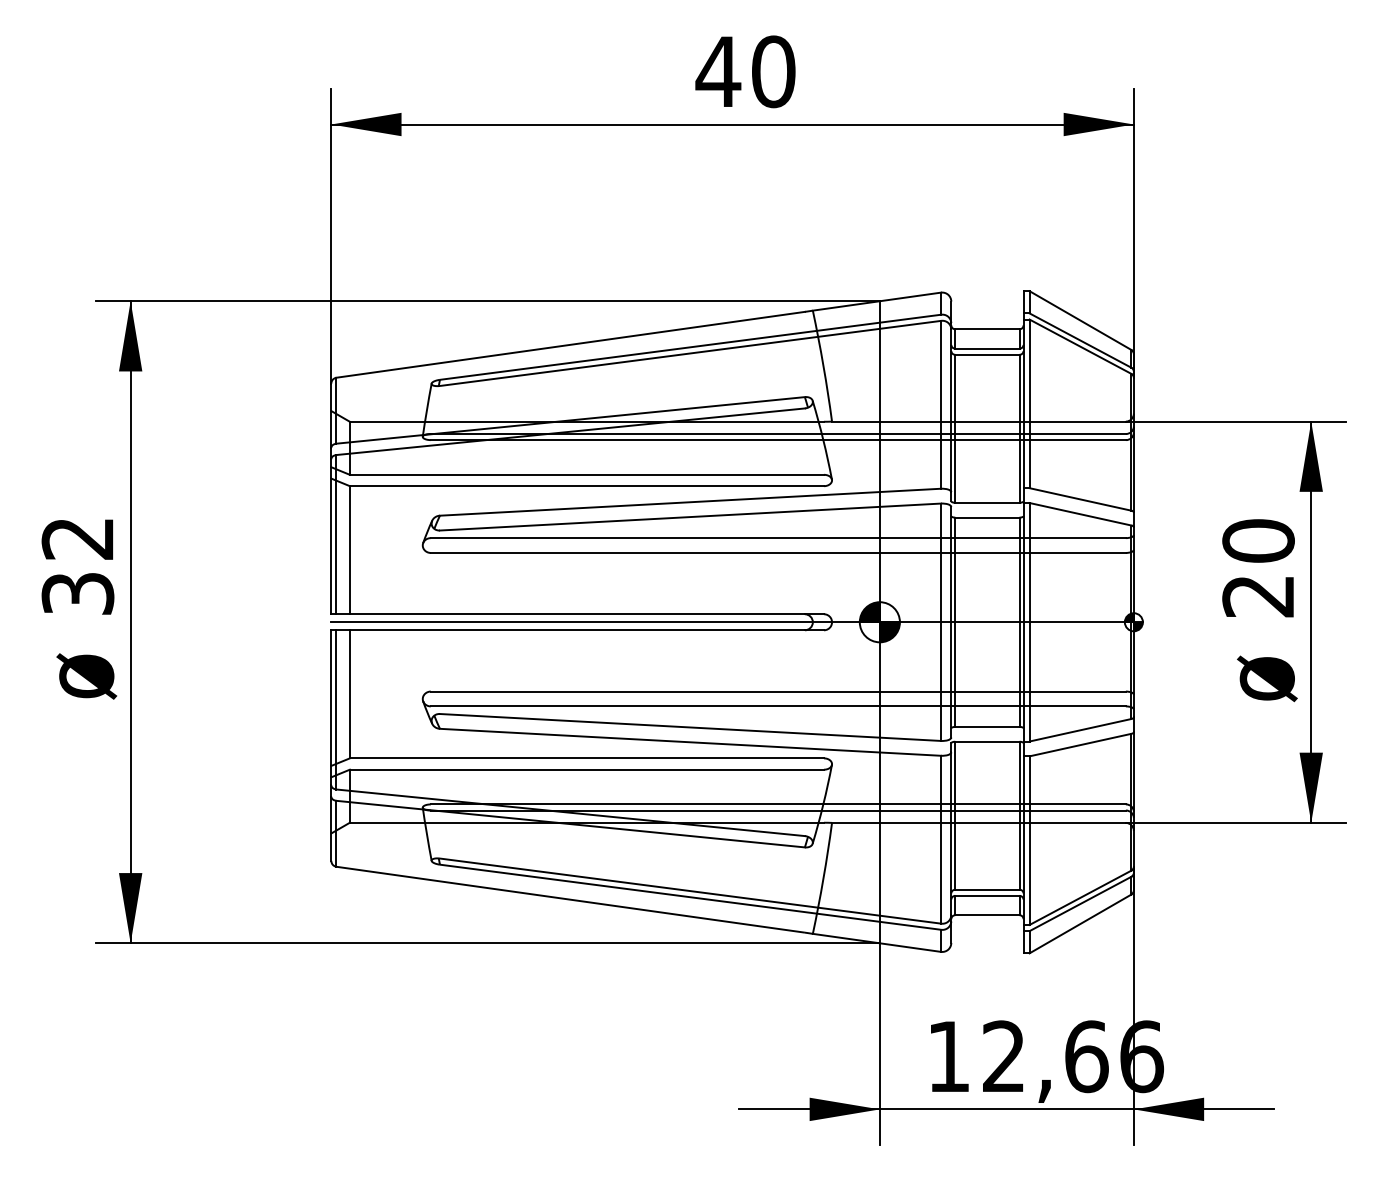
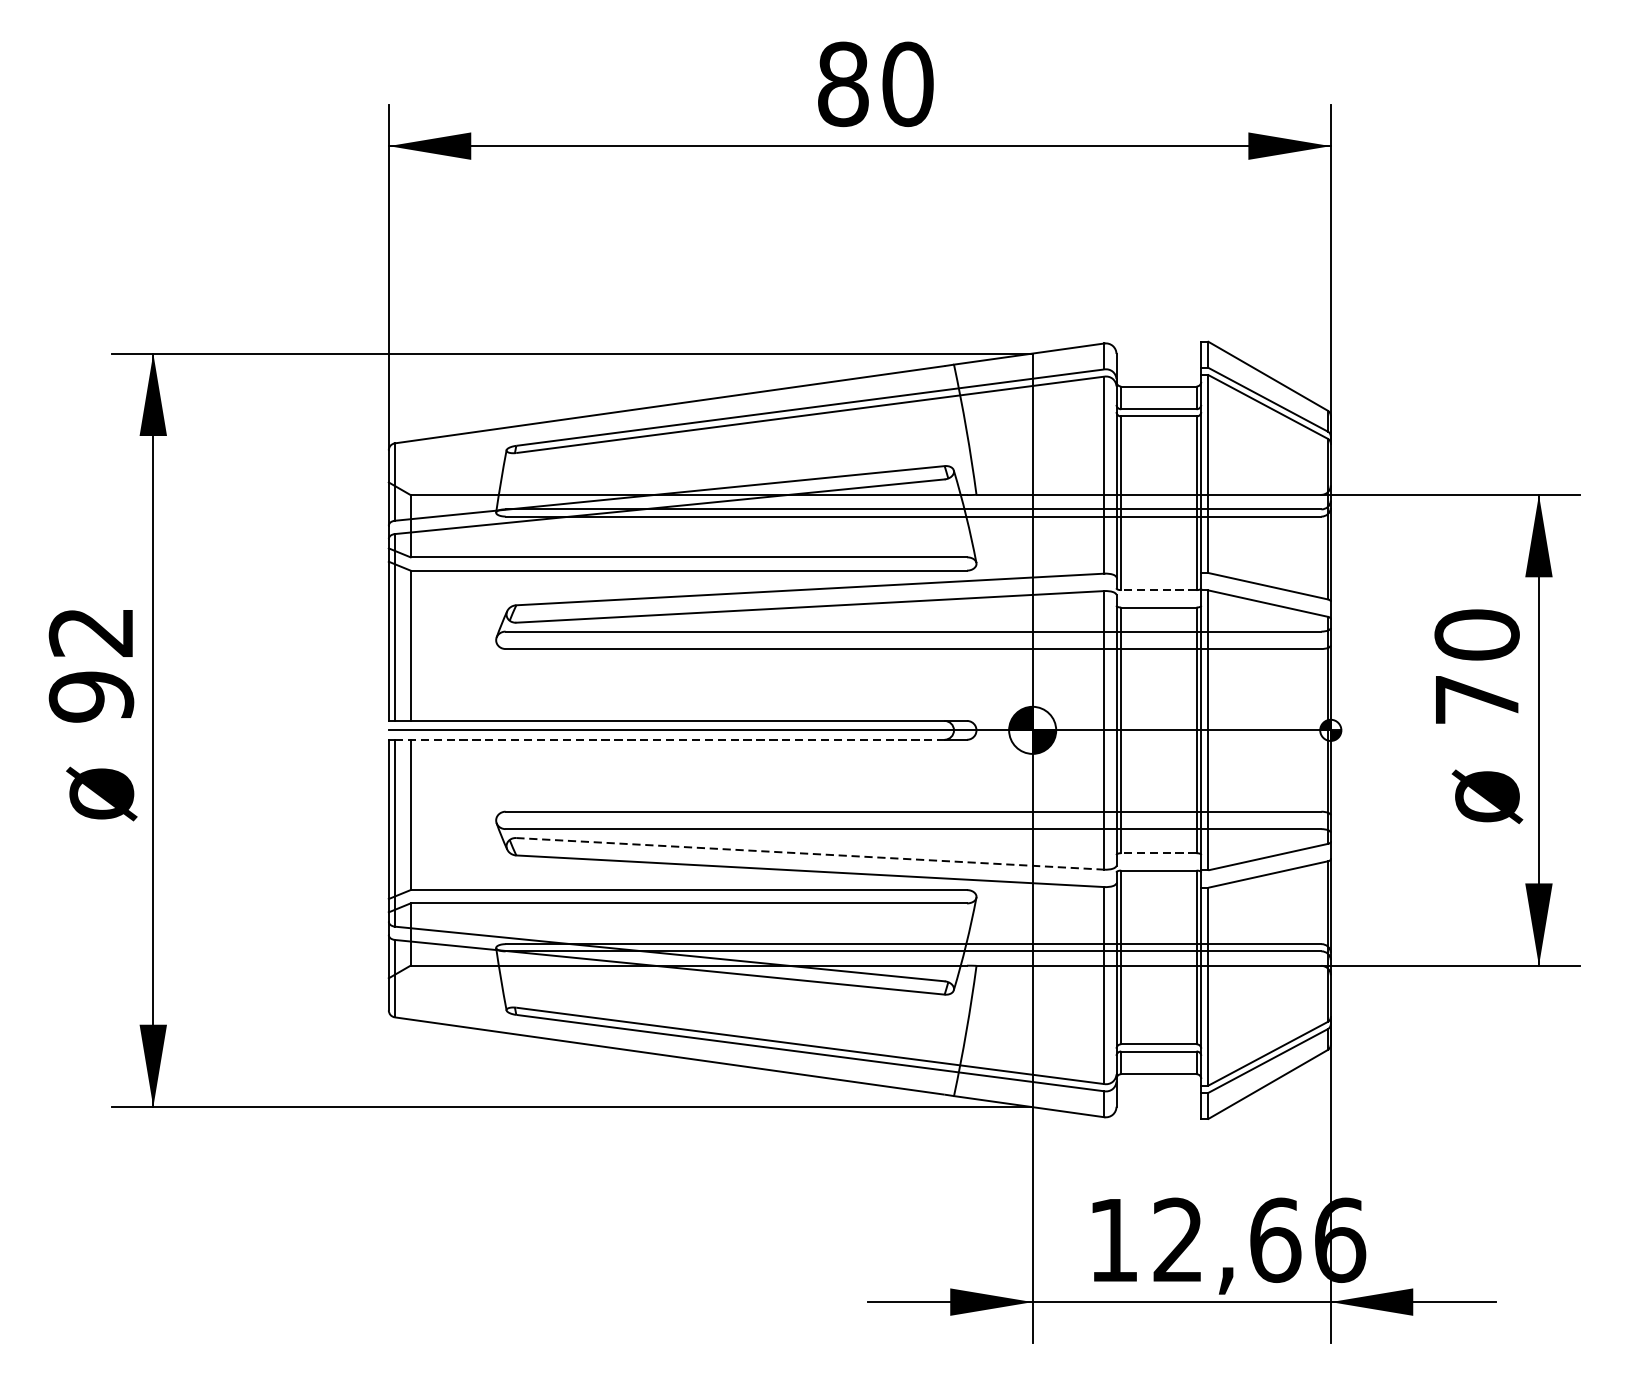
text: (718, 71) -> (843, 83), 40 -> 80
line: (986, 502) -> (1157, 589), solid -> dashed
text: (77, 593) -> (90, 696), 32 -> 92
text: (1257, 596) -> (1475, 700), 20 -> 70
line: (571, 630) -> (670, 740), solid -> dashed
line: (986, 726) -> (1157, 852), solid -> dashed
line: (690, 727) -> (810, 853), solid -> dashed

